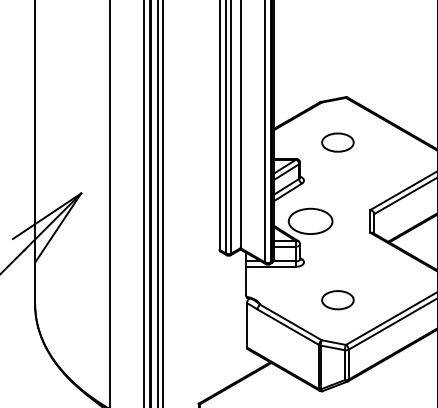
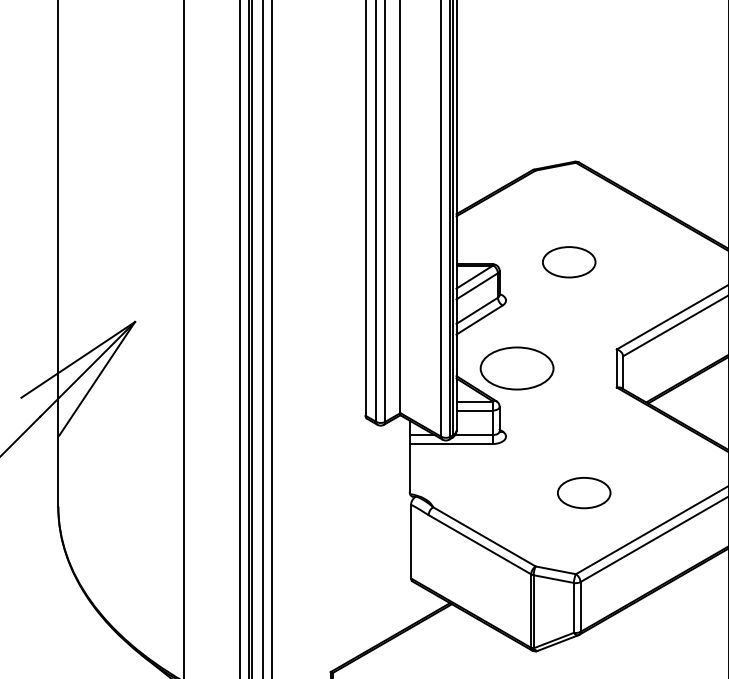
part: (337, 142) -> (568, 262), moved
part: (337, 300) -> (583, 493), moved

